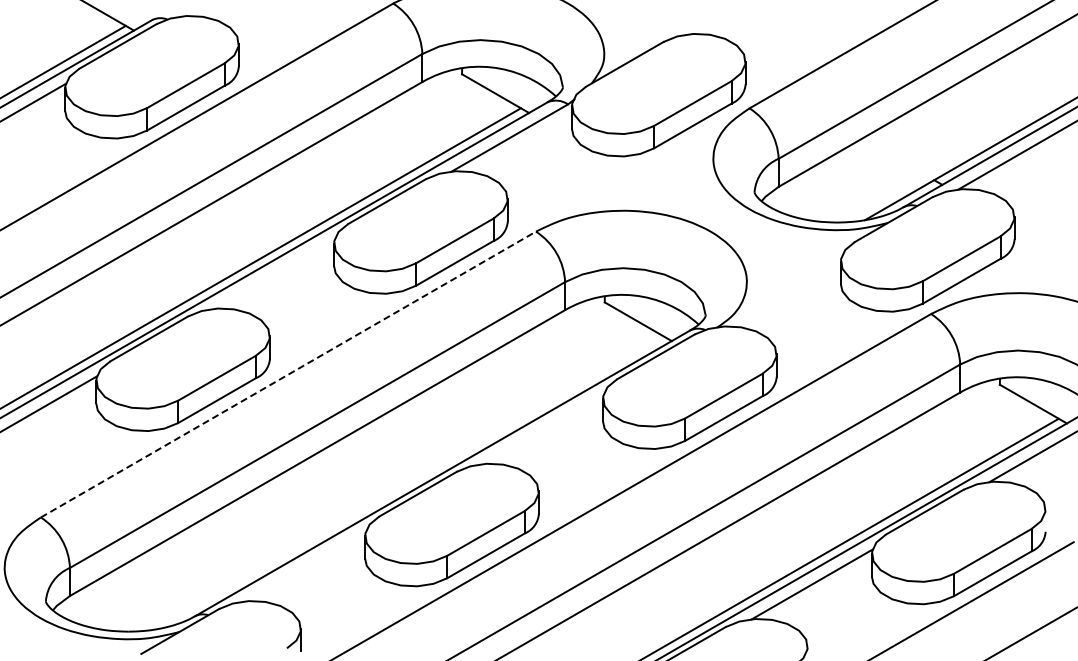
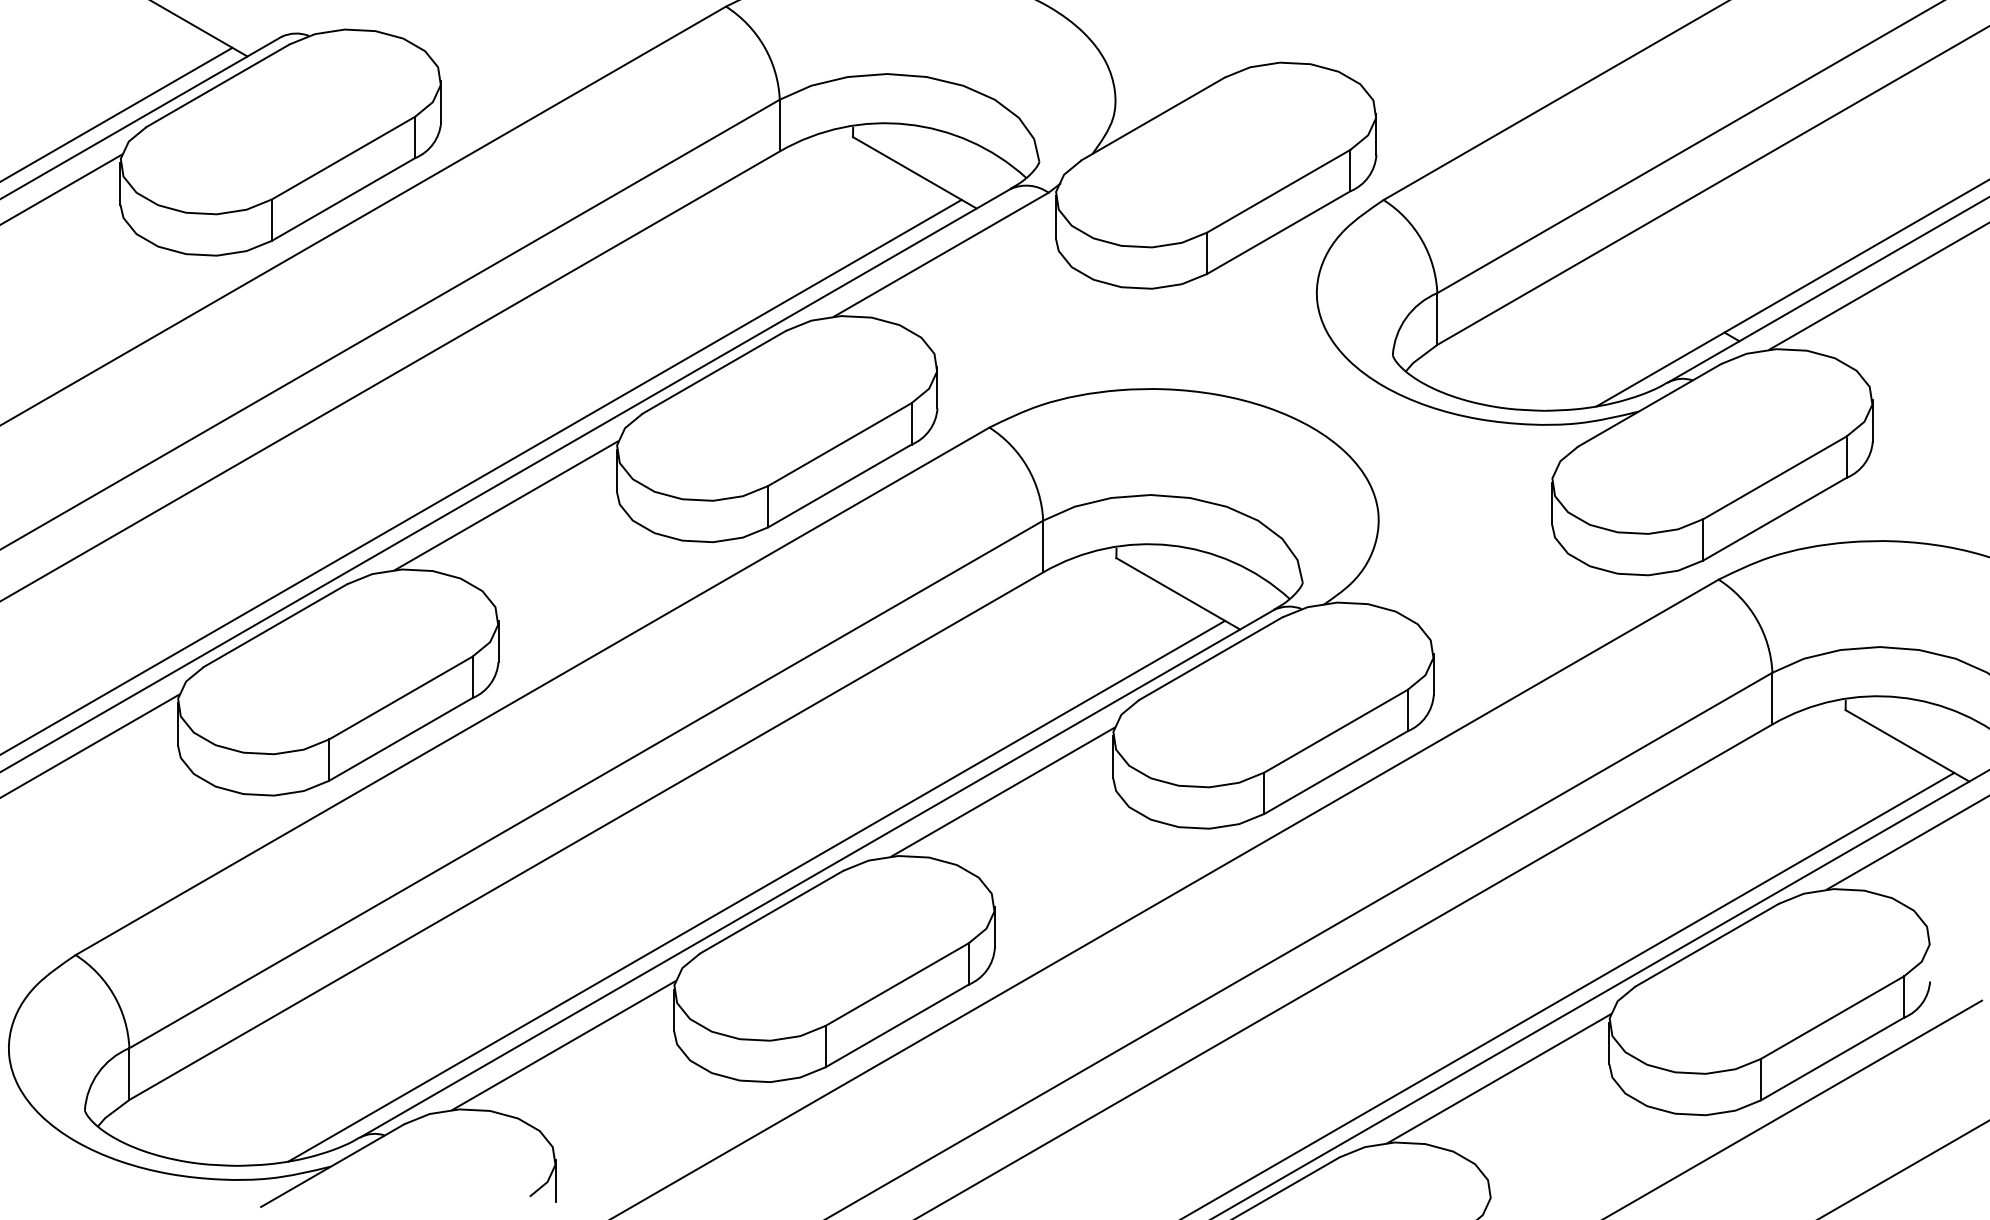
line: (273, 273) -> (504, 504), added
line: (288, 374) -> (532, 691), dashed -> solid
line: (542, 429) -> (1001, 792), added
line: (409, 482) -> (755, 890), added
line: (305, 566) -> (564, 1045), added

